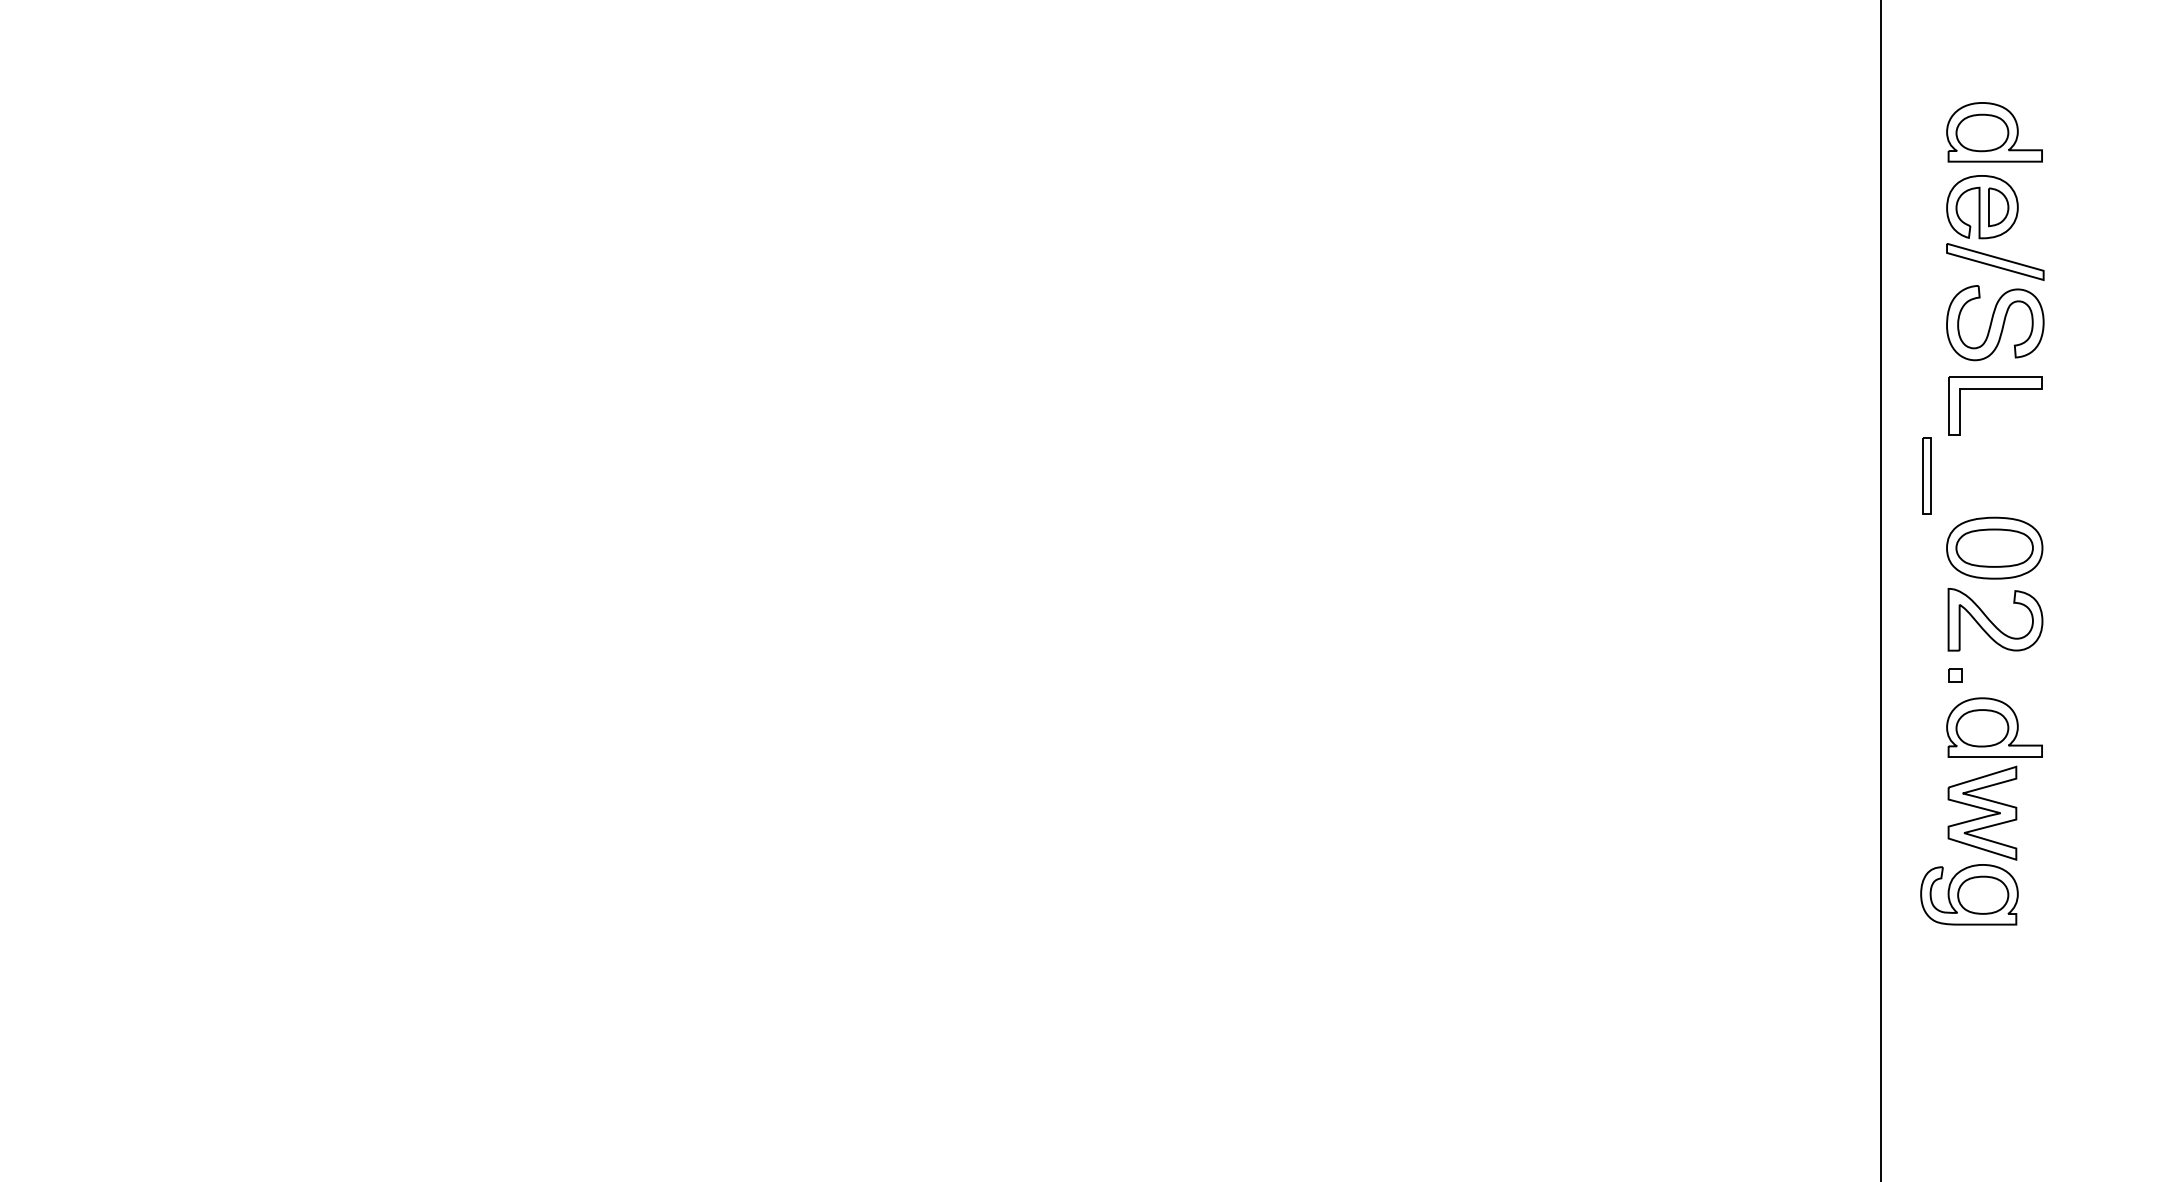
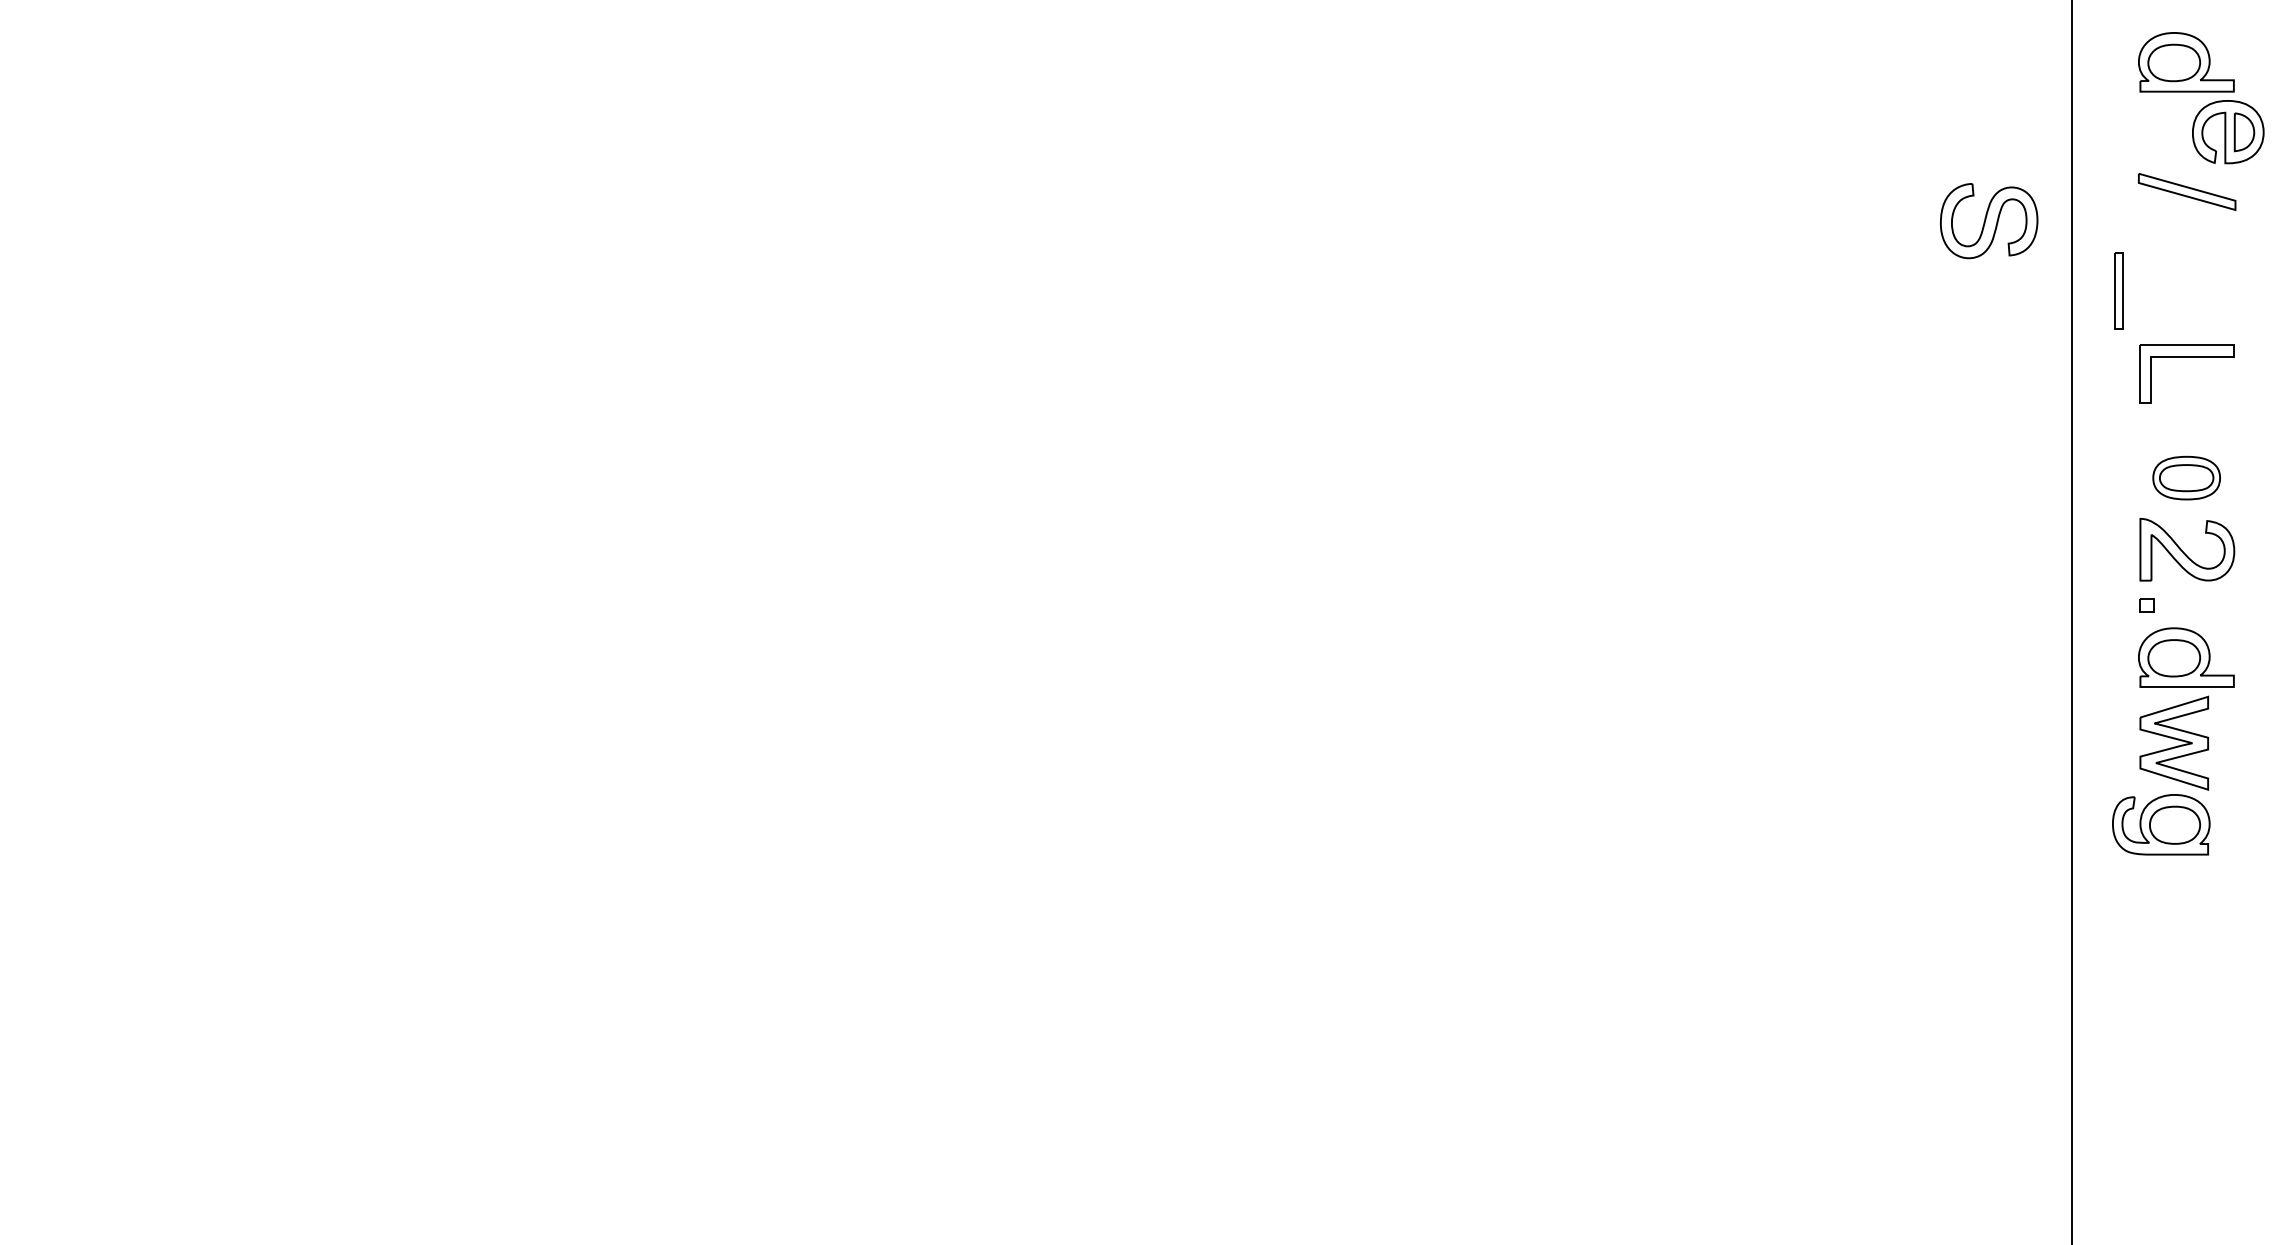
part: (1982, 207) -> (2228, 132), moved
part: (1995, 323) -> (1989, 221), moved
part: (1994, 389) -> (2186, 357), moved
part: (1926, 475) -> (2118, 290), moved
part: (1994, 547) -> (2186, 477), size x0.7

